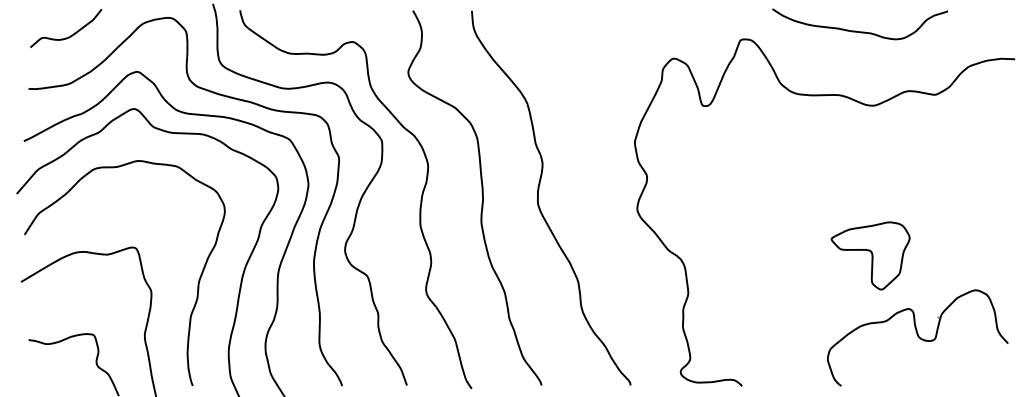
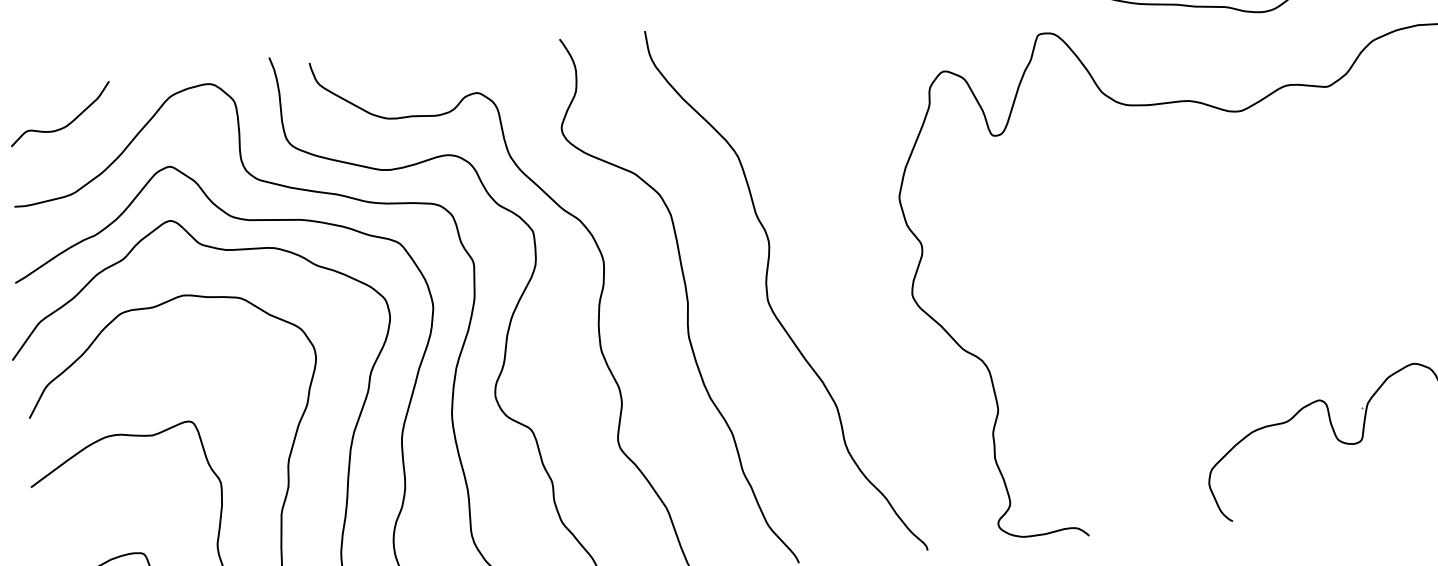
part: (870, 255) -> (1256, 328), removed

